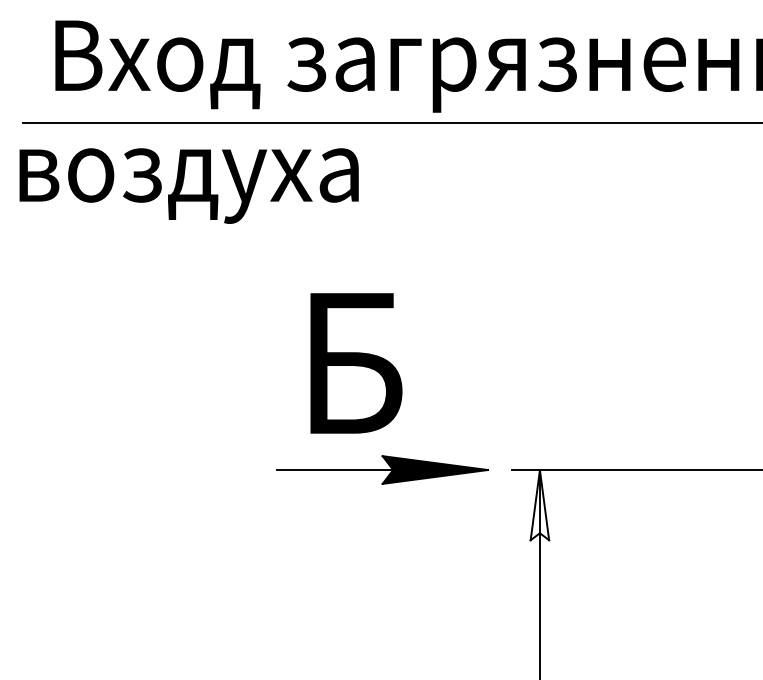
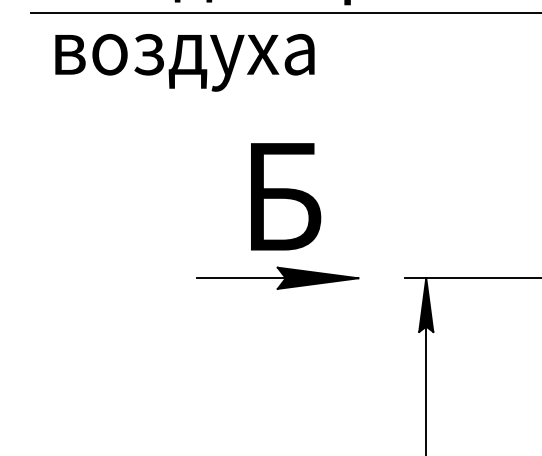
text: (188, 185) -> (184, 62), moved
part: (382, 469) -> (277, 277), moved
fill: (539, 505) -> (425, 305), added

